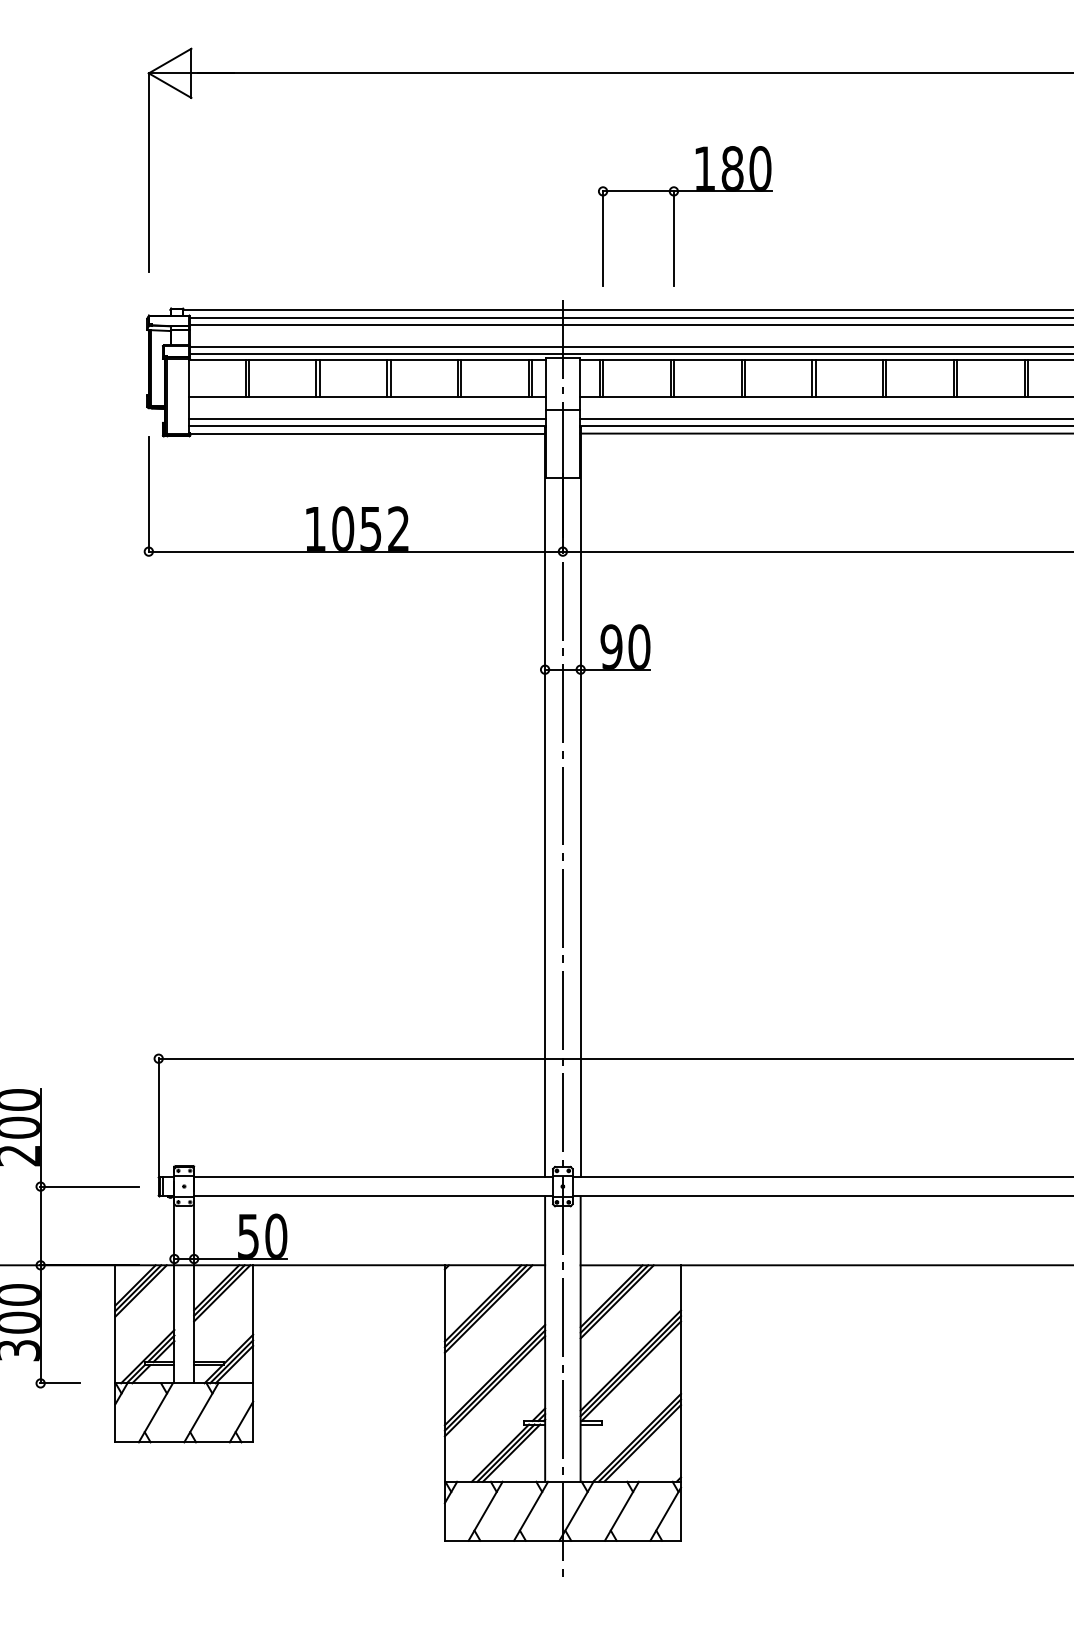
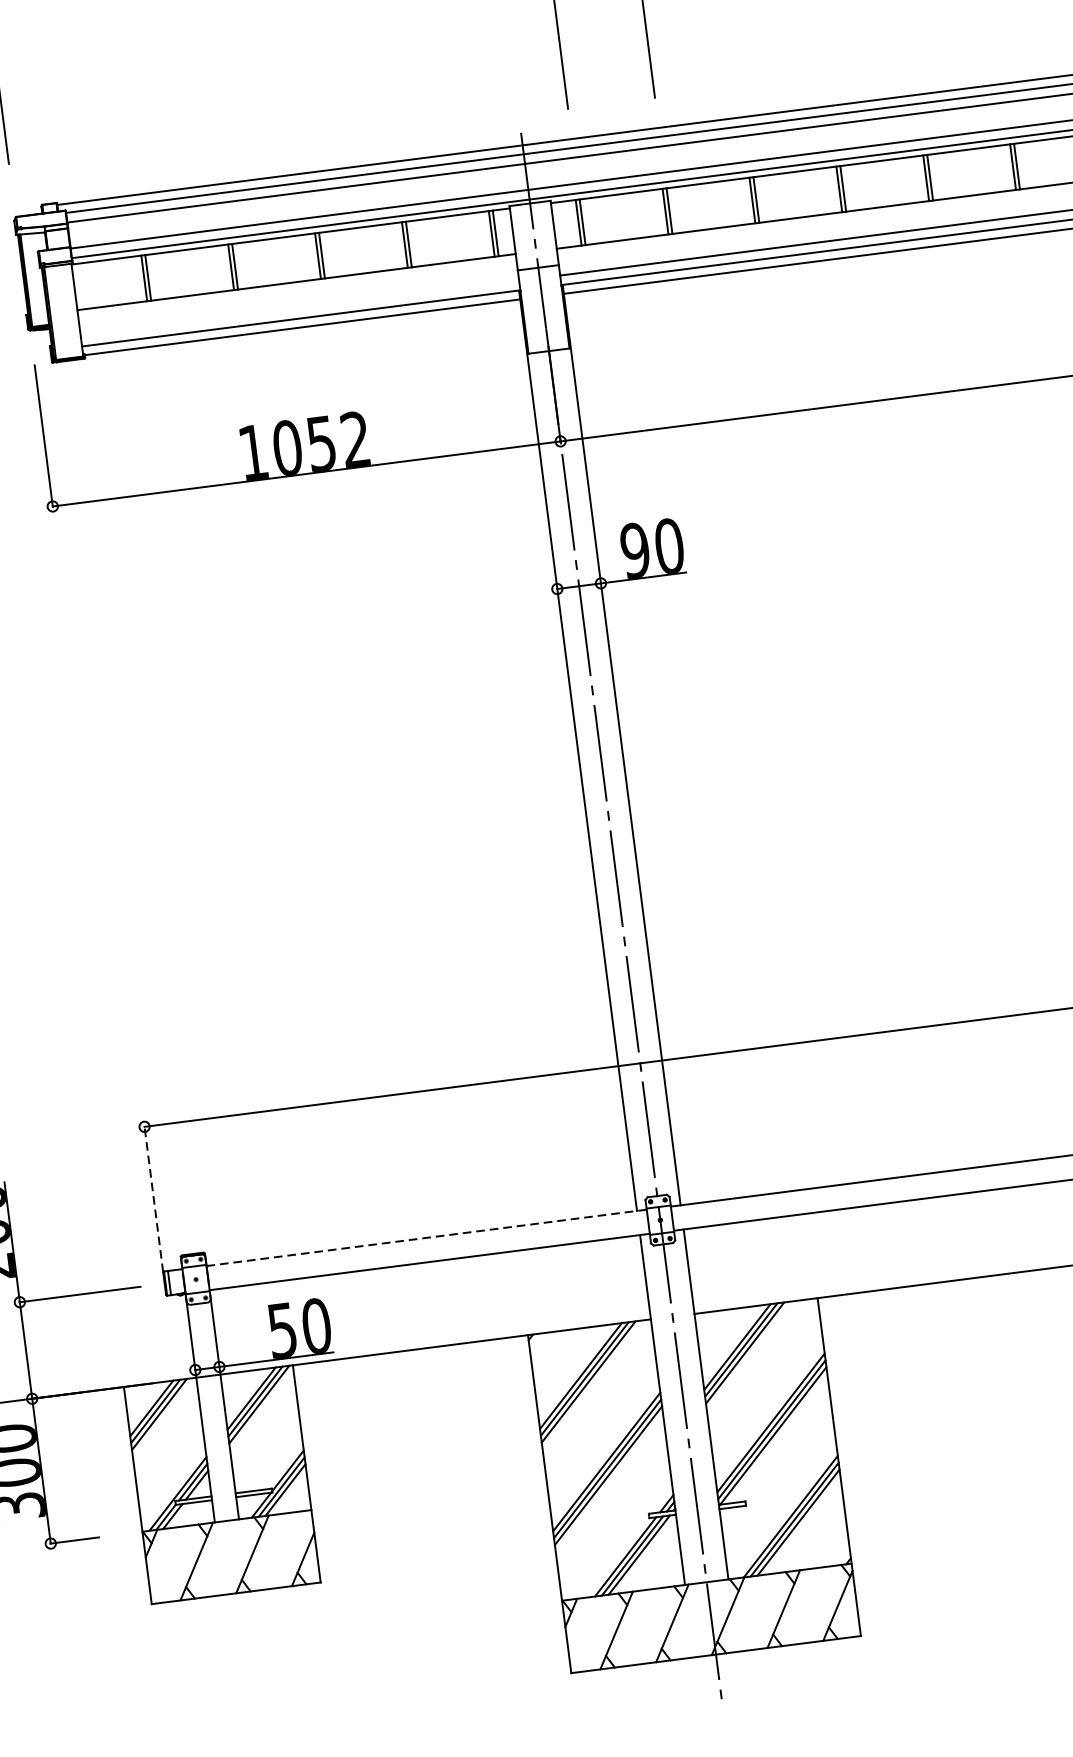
line: (367, 418) -> (300, 308), removed
line: (158, 1117) -> (153, 1198), solid -> dashed
line: (373, 1176) -> (426, 1237), solid -> dashed

